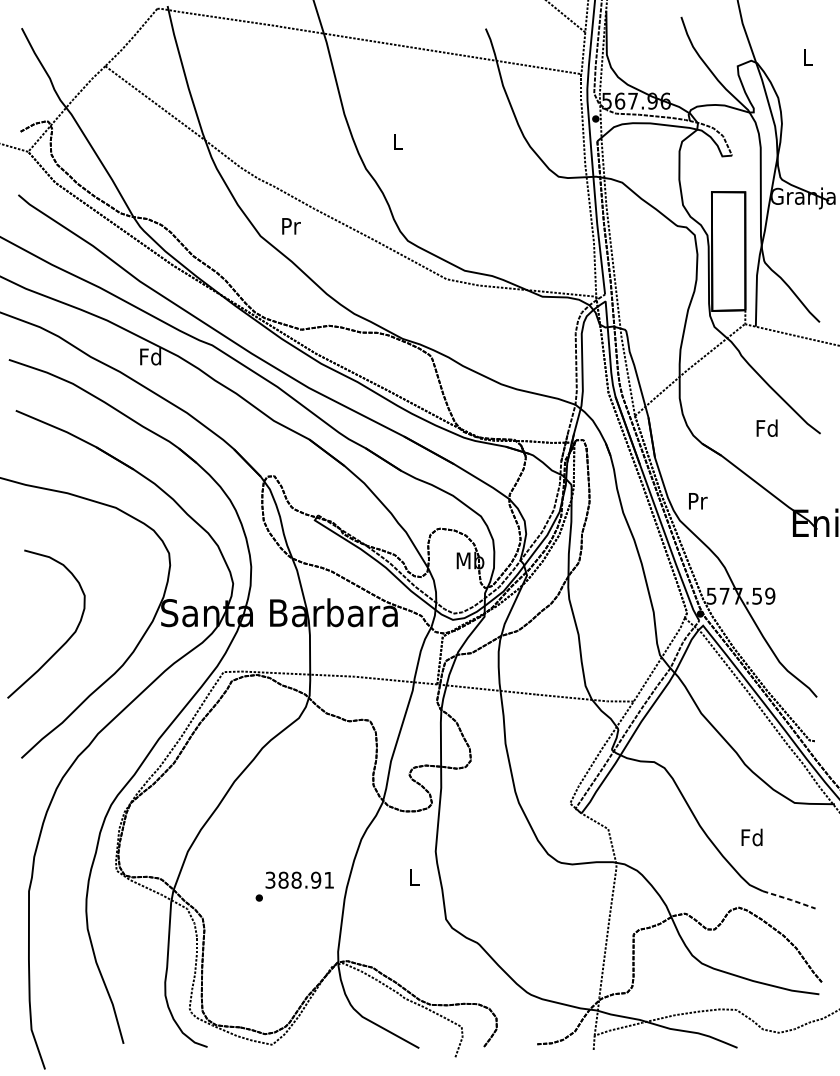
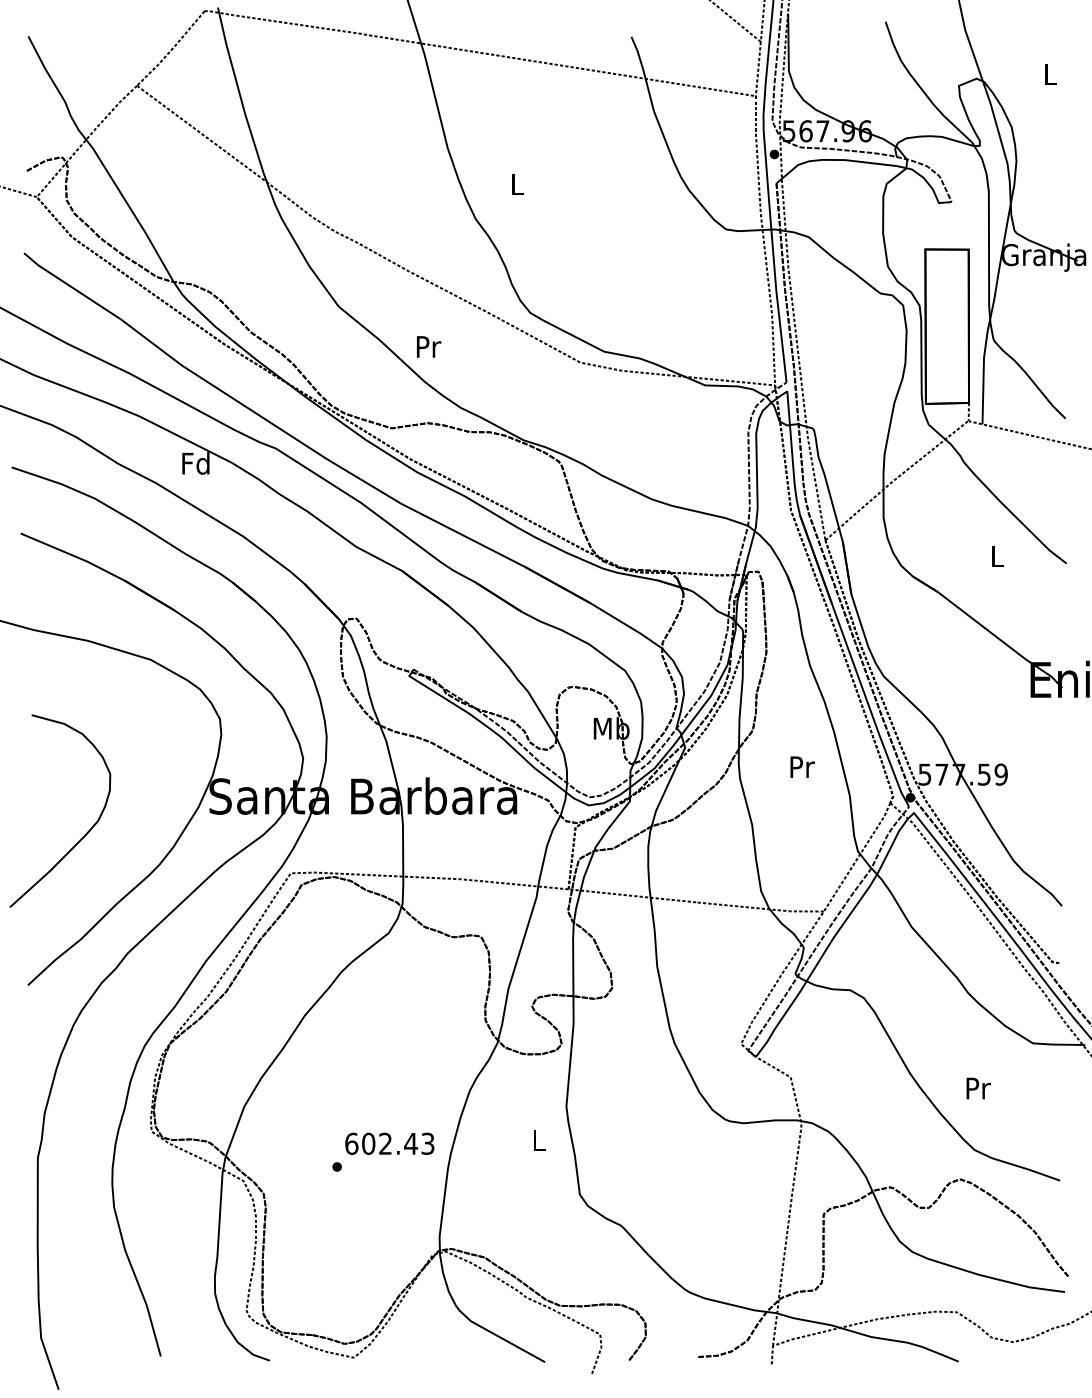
text: (291, 226) -> (429, 346), moved
text: (766, 428) -> (996, 556), Fd -> L
text: (698, 500) -> (802, 766), moved
text: (751, 836) -> (977, 1087), Fd -> Pr
text: (299, 879) -> (389, 1143), 388.91 -> 602.43
line: (789, 899) -> (1026, 1168), dashed -> solid

